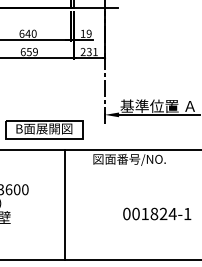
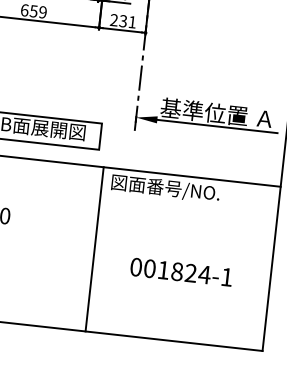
line: (65, 205) -> (95, 249), moved
text: (157, 213) -> (182, 271), moved

